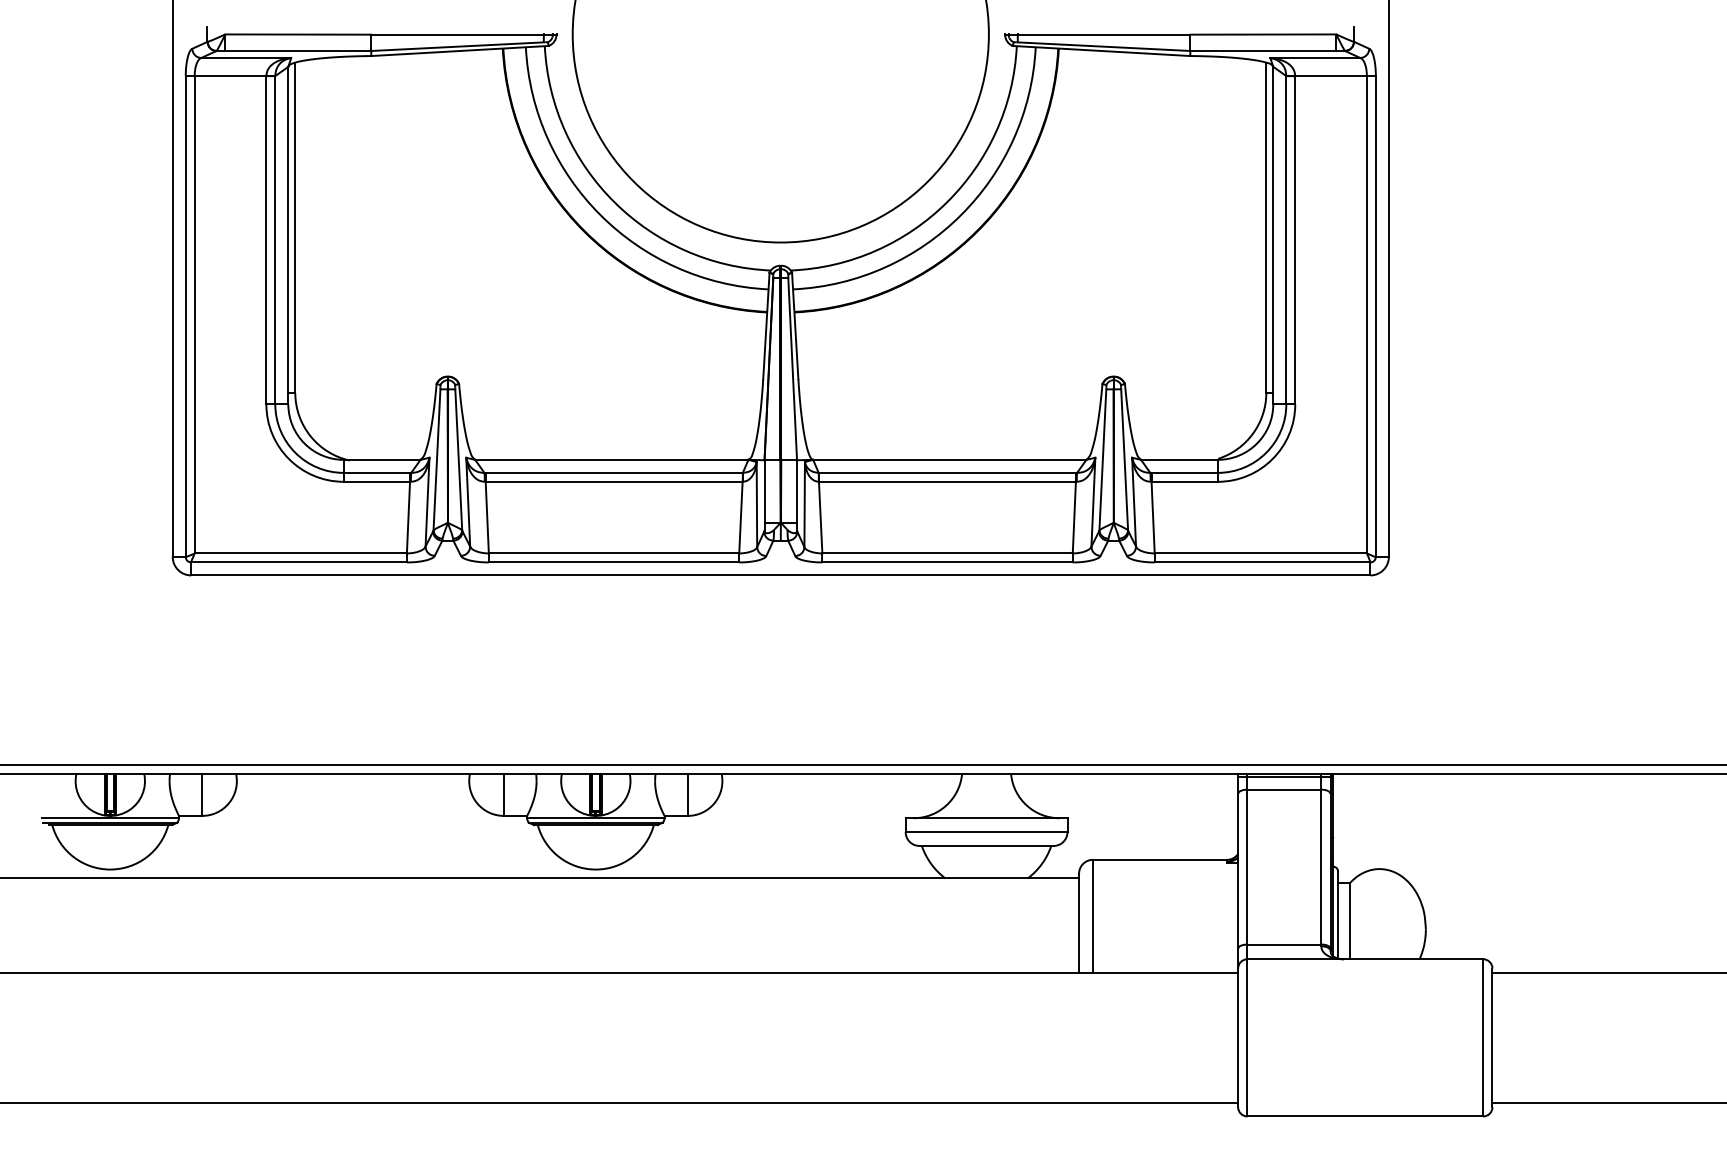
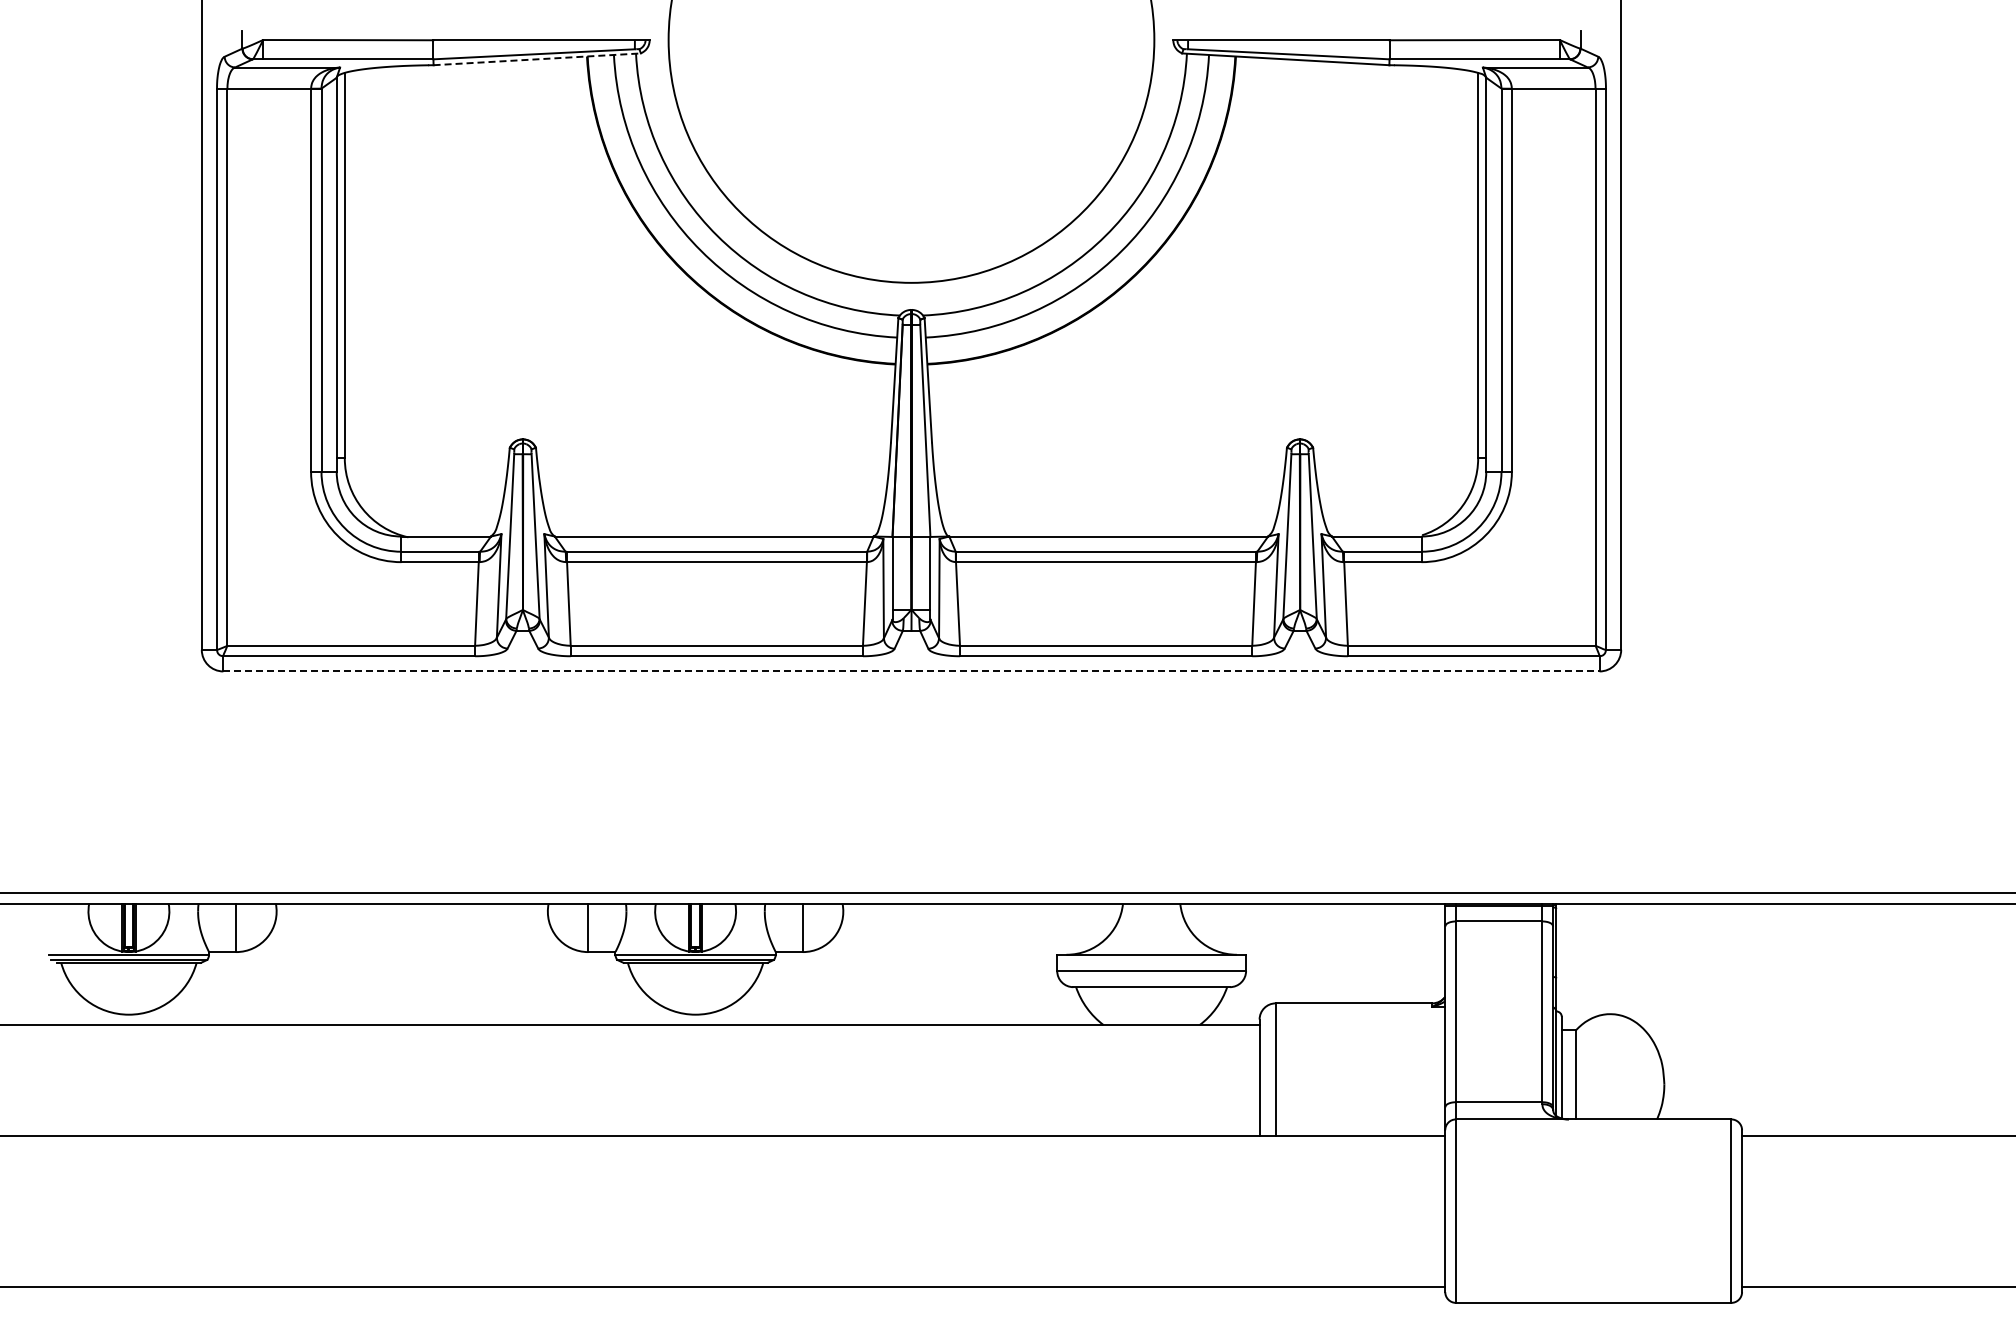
line: (460, 51) -> (537, 59), solid -> dashed
line: (780, 575) -> (911, 671), solid -> dashed

